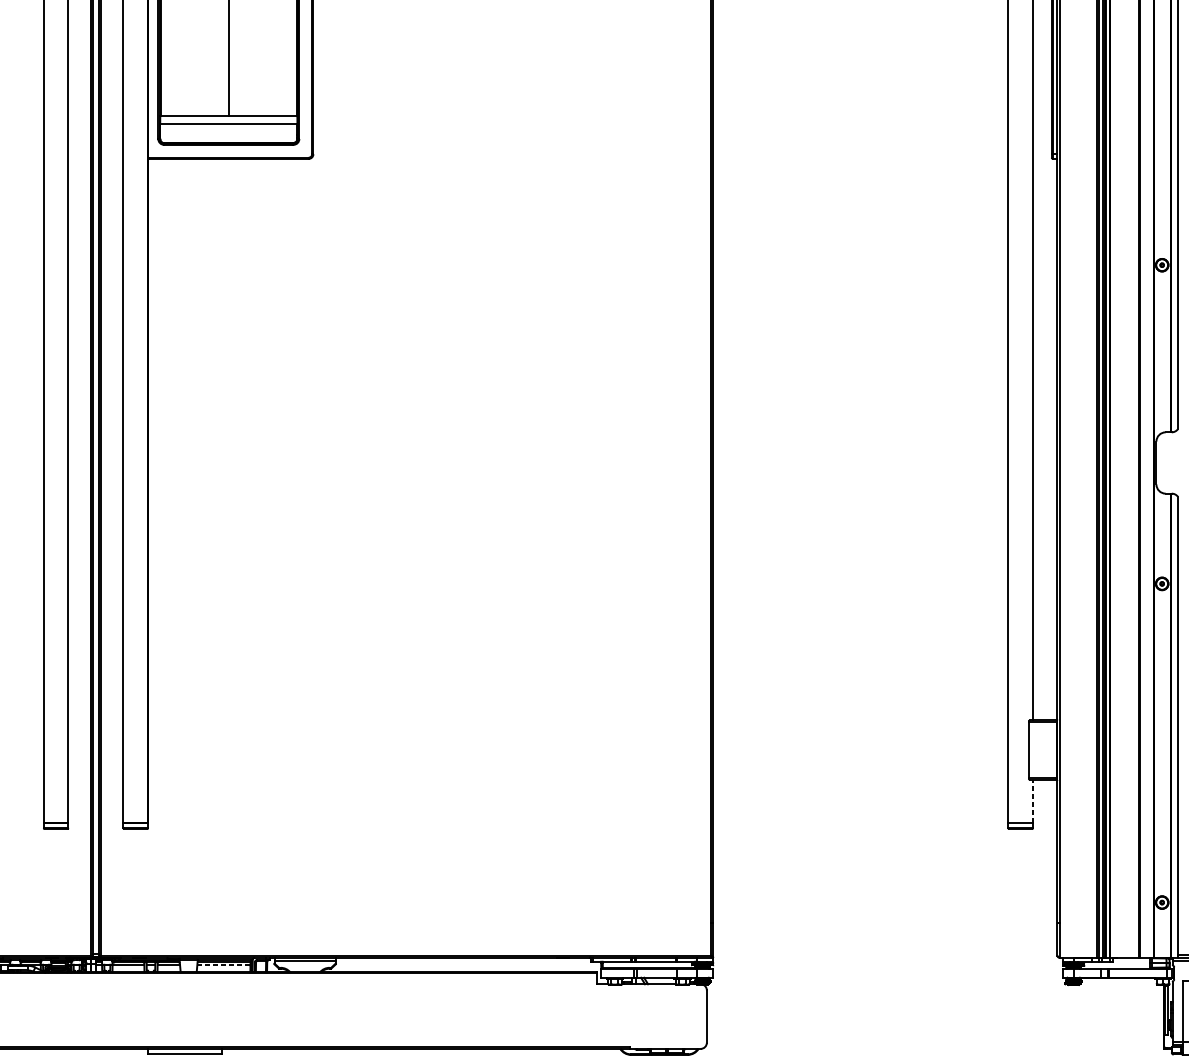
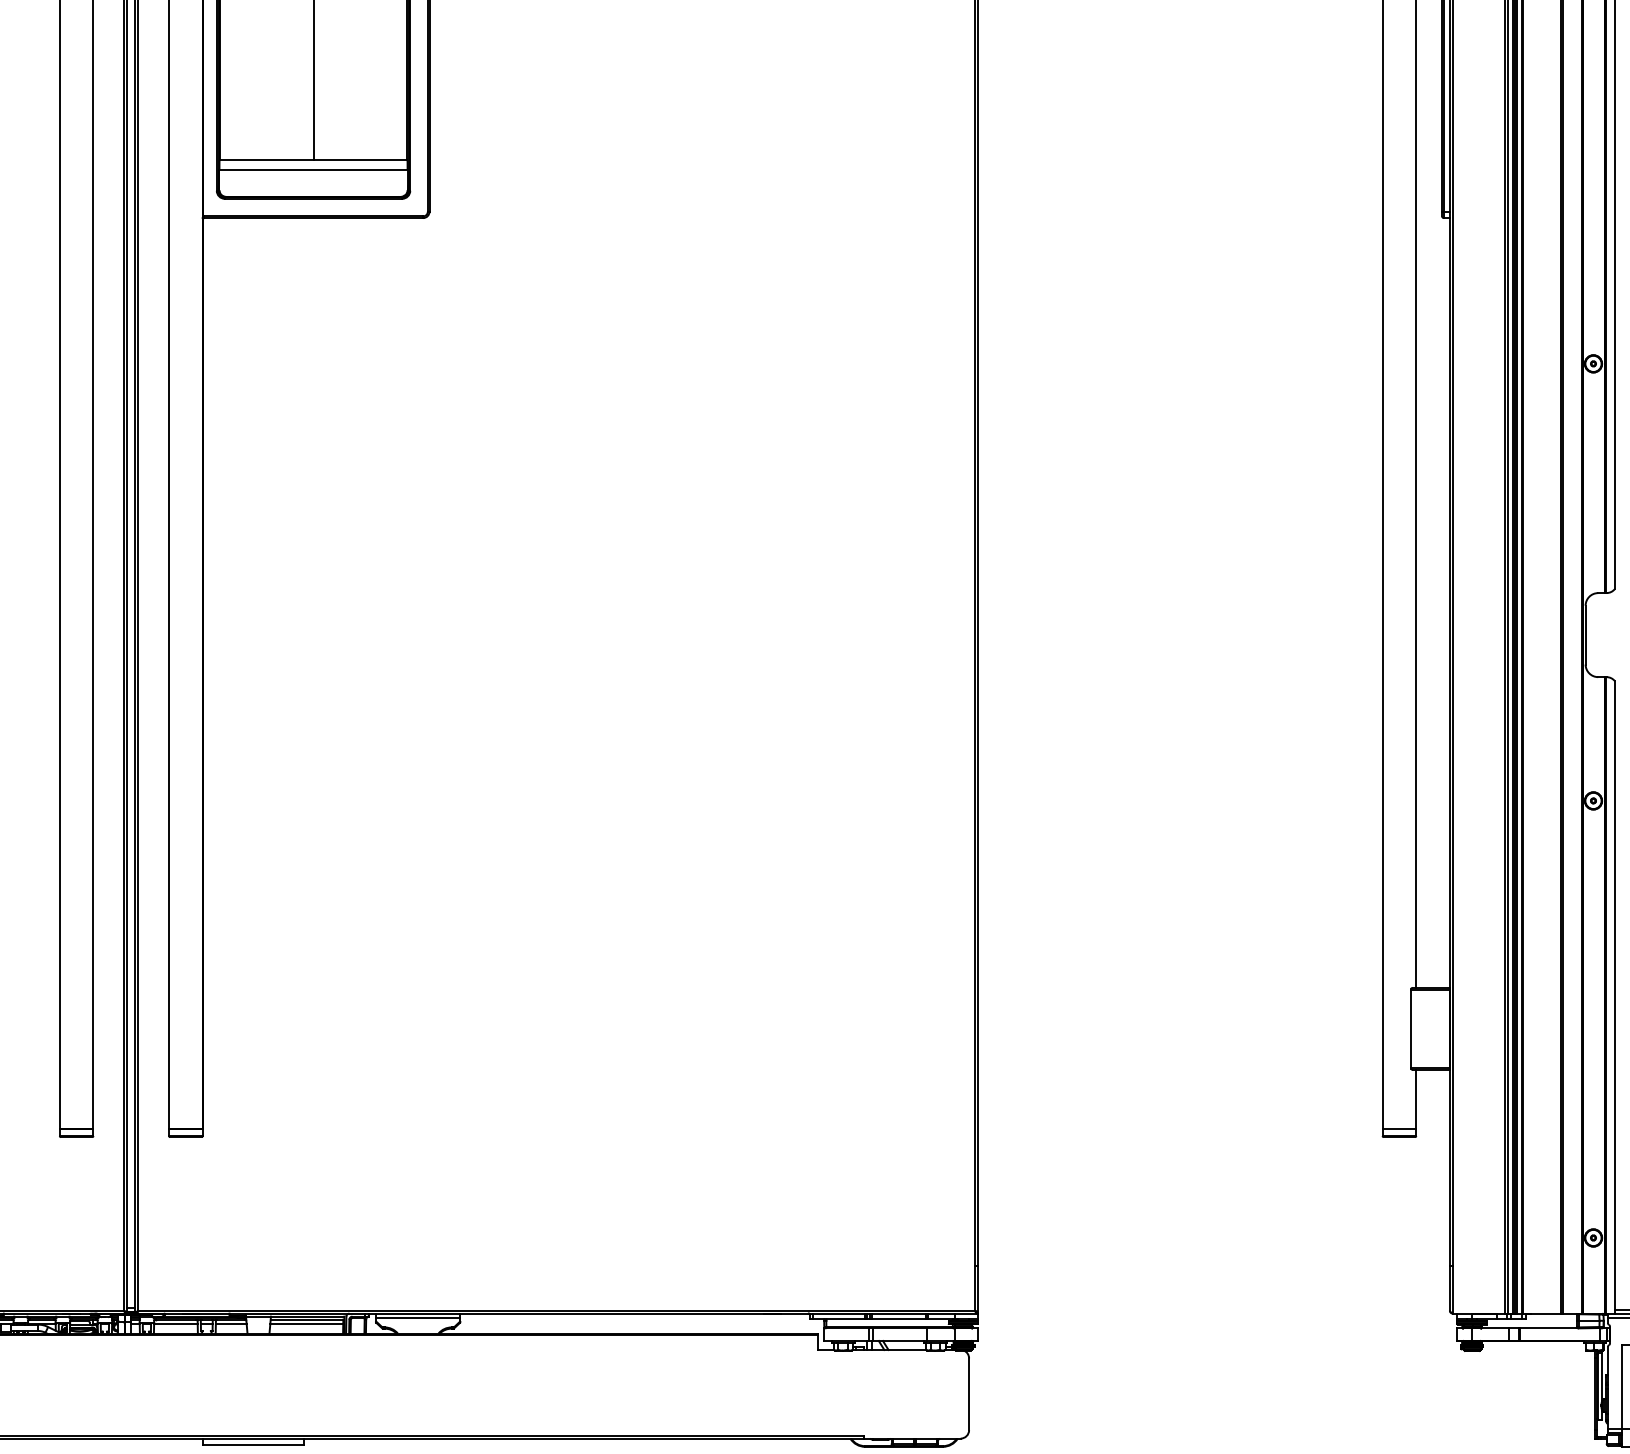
line: (1033, 800) -> (1416, 1098), dashed -> solid
line: (223, 965) -> (306, 1324), dashed -> solid

